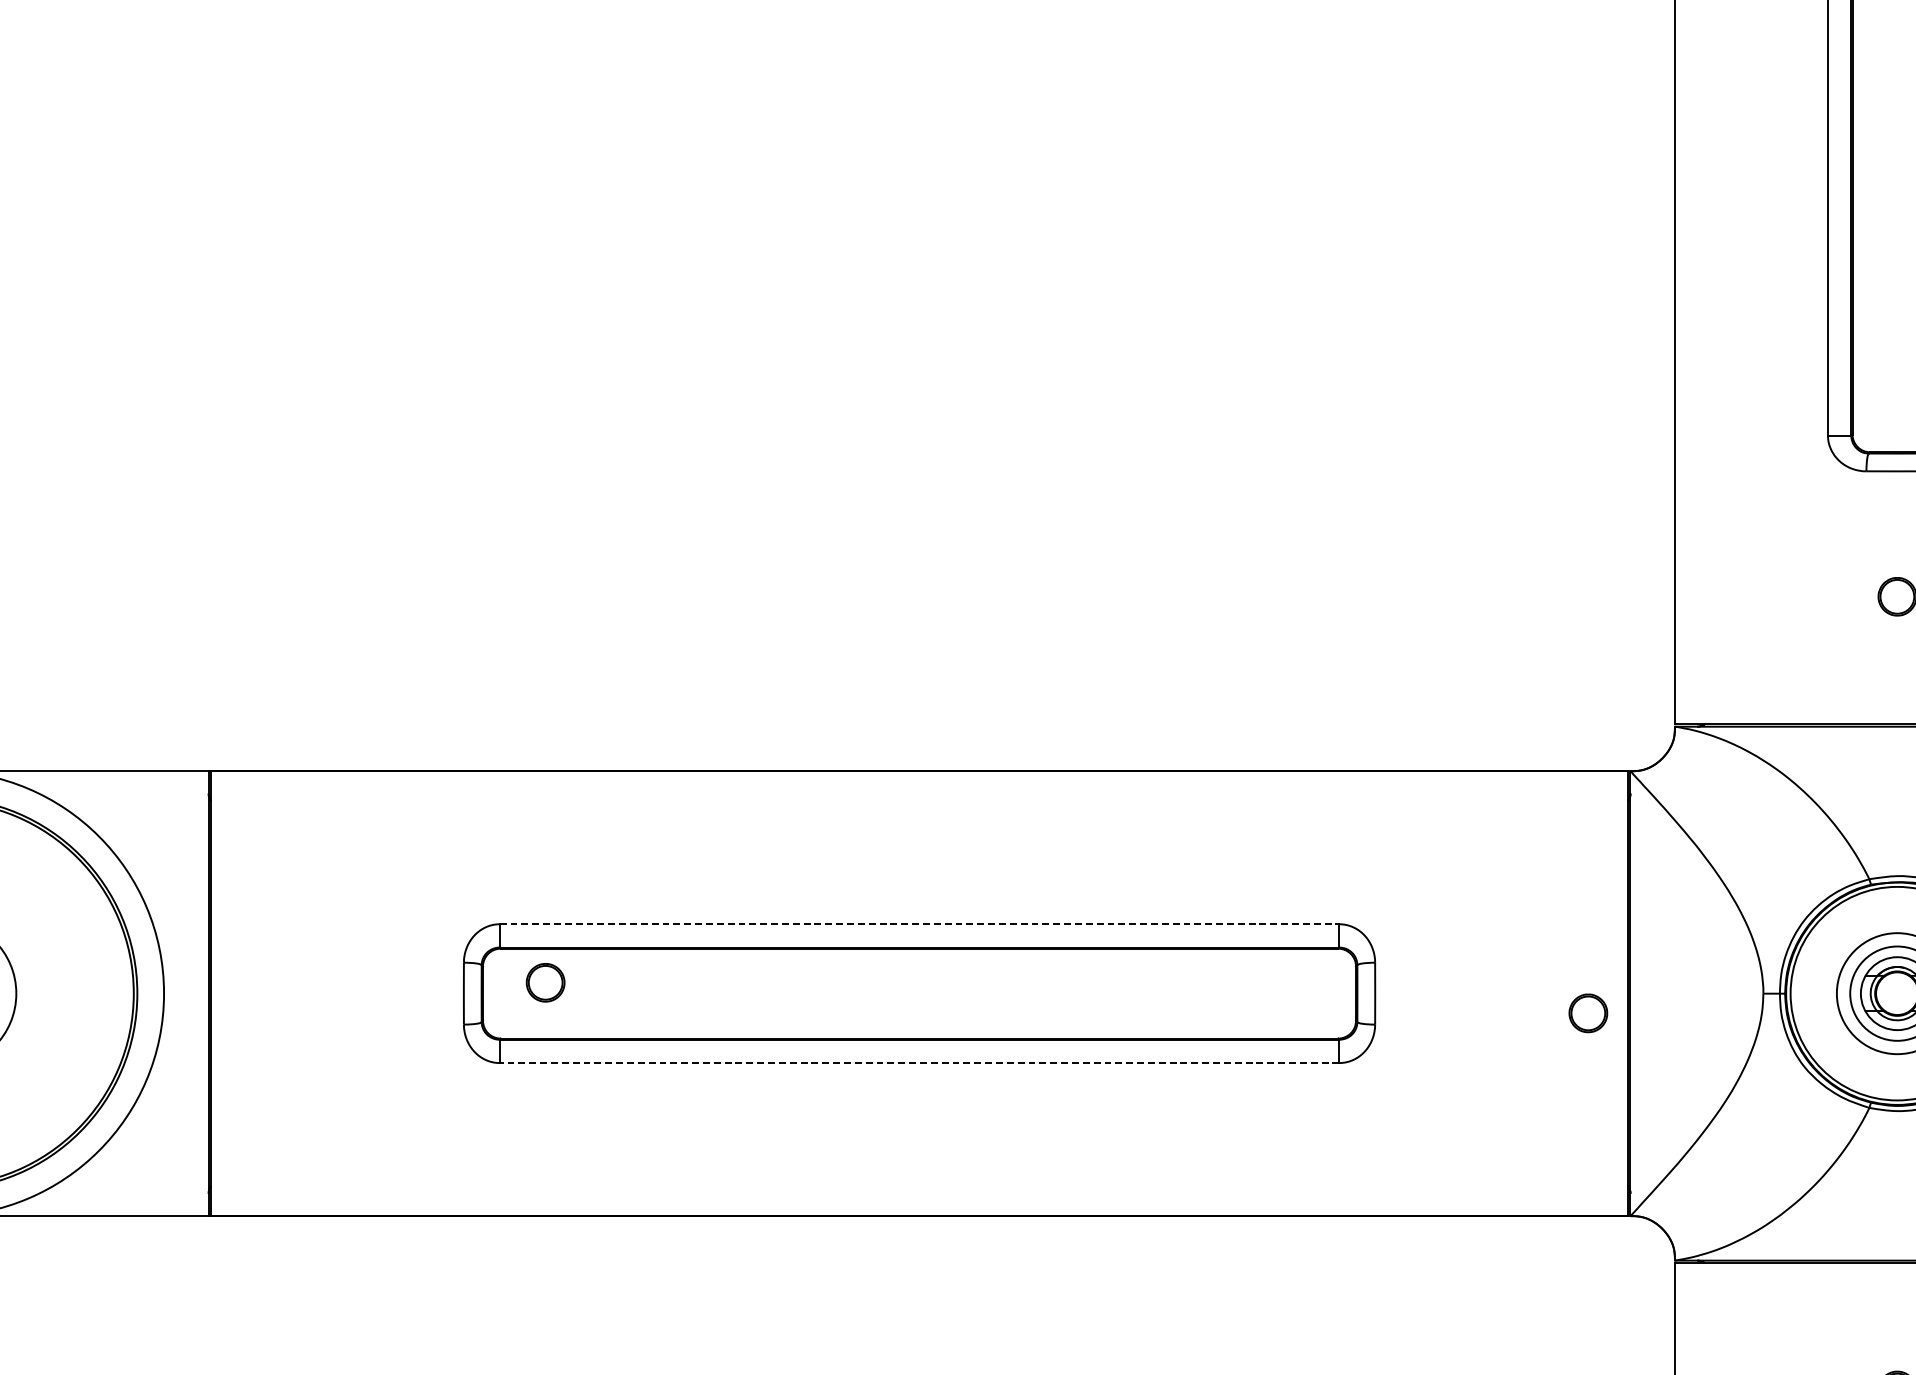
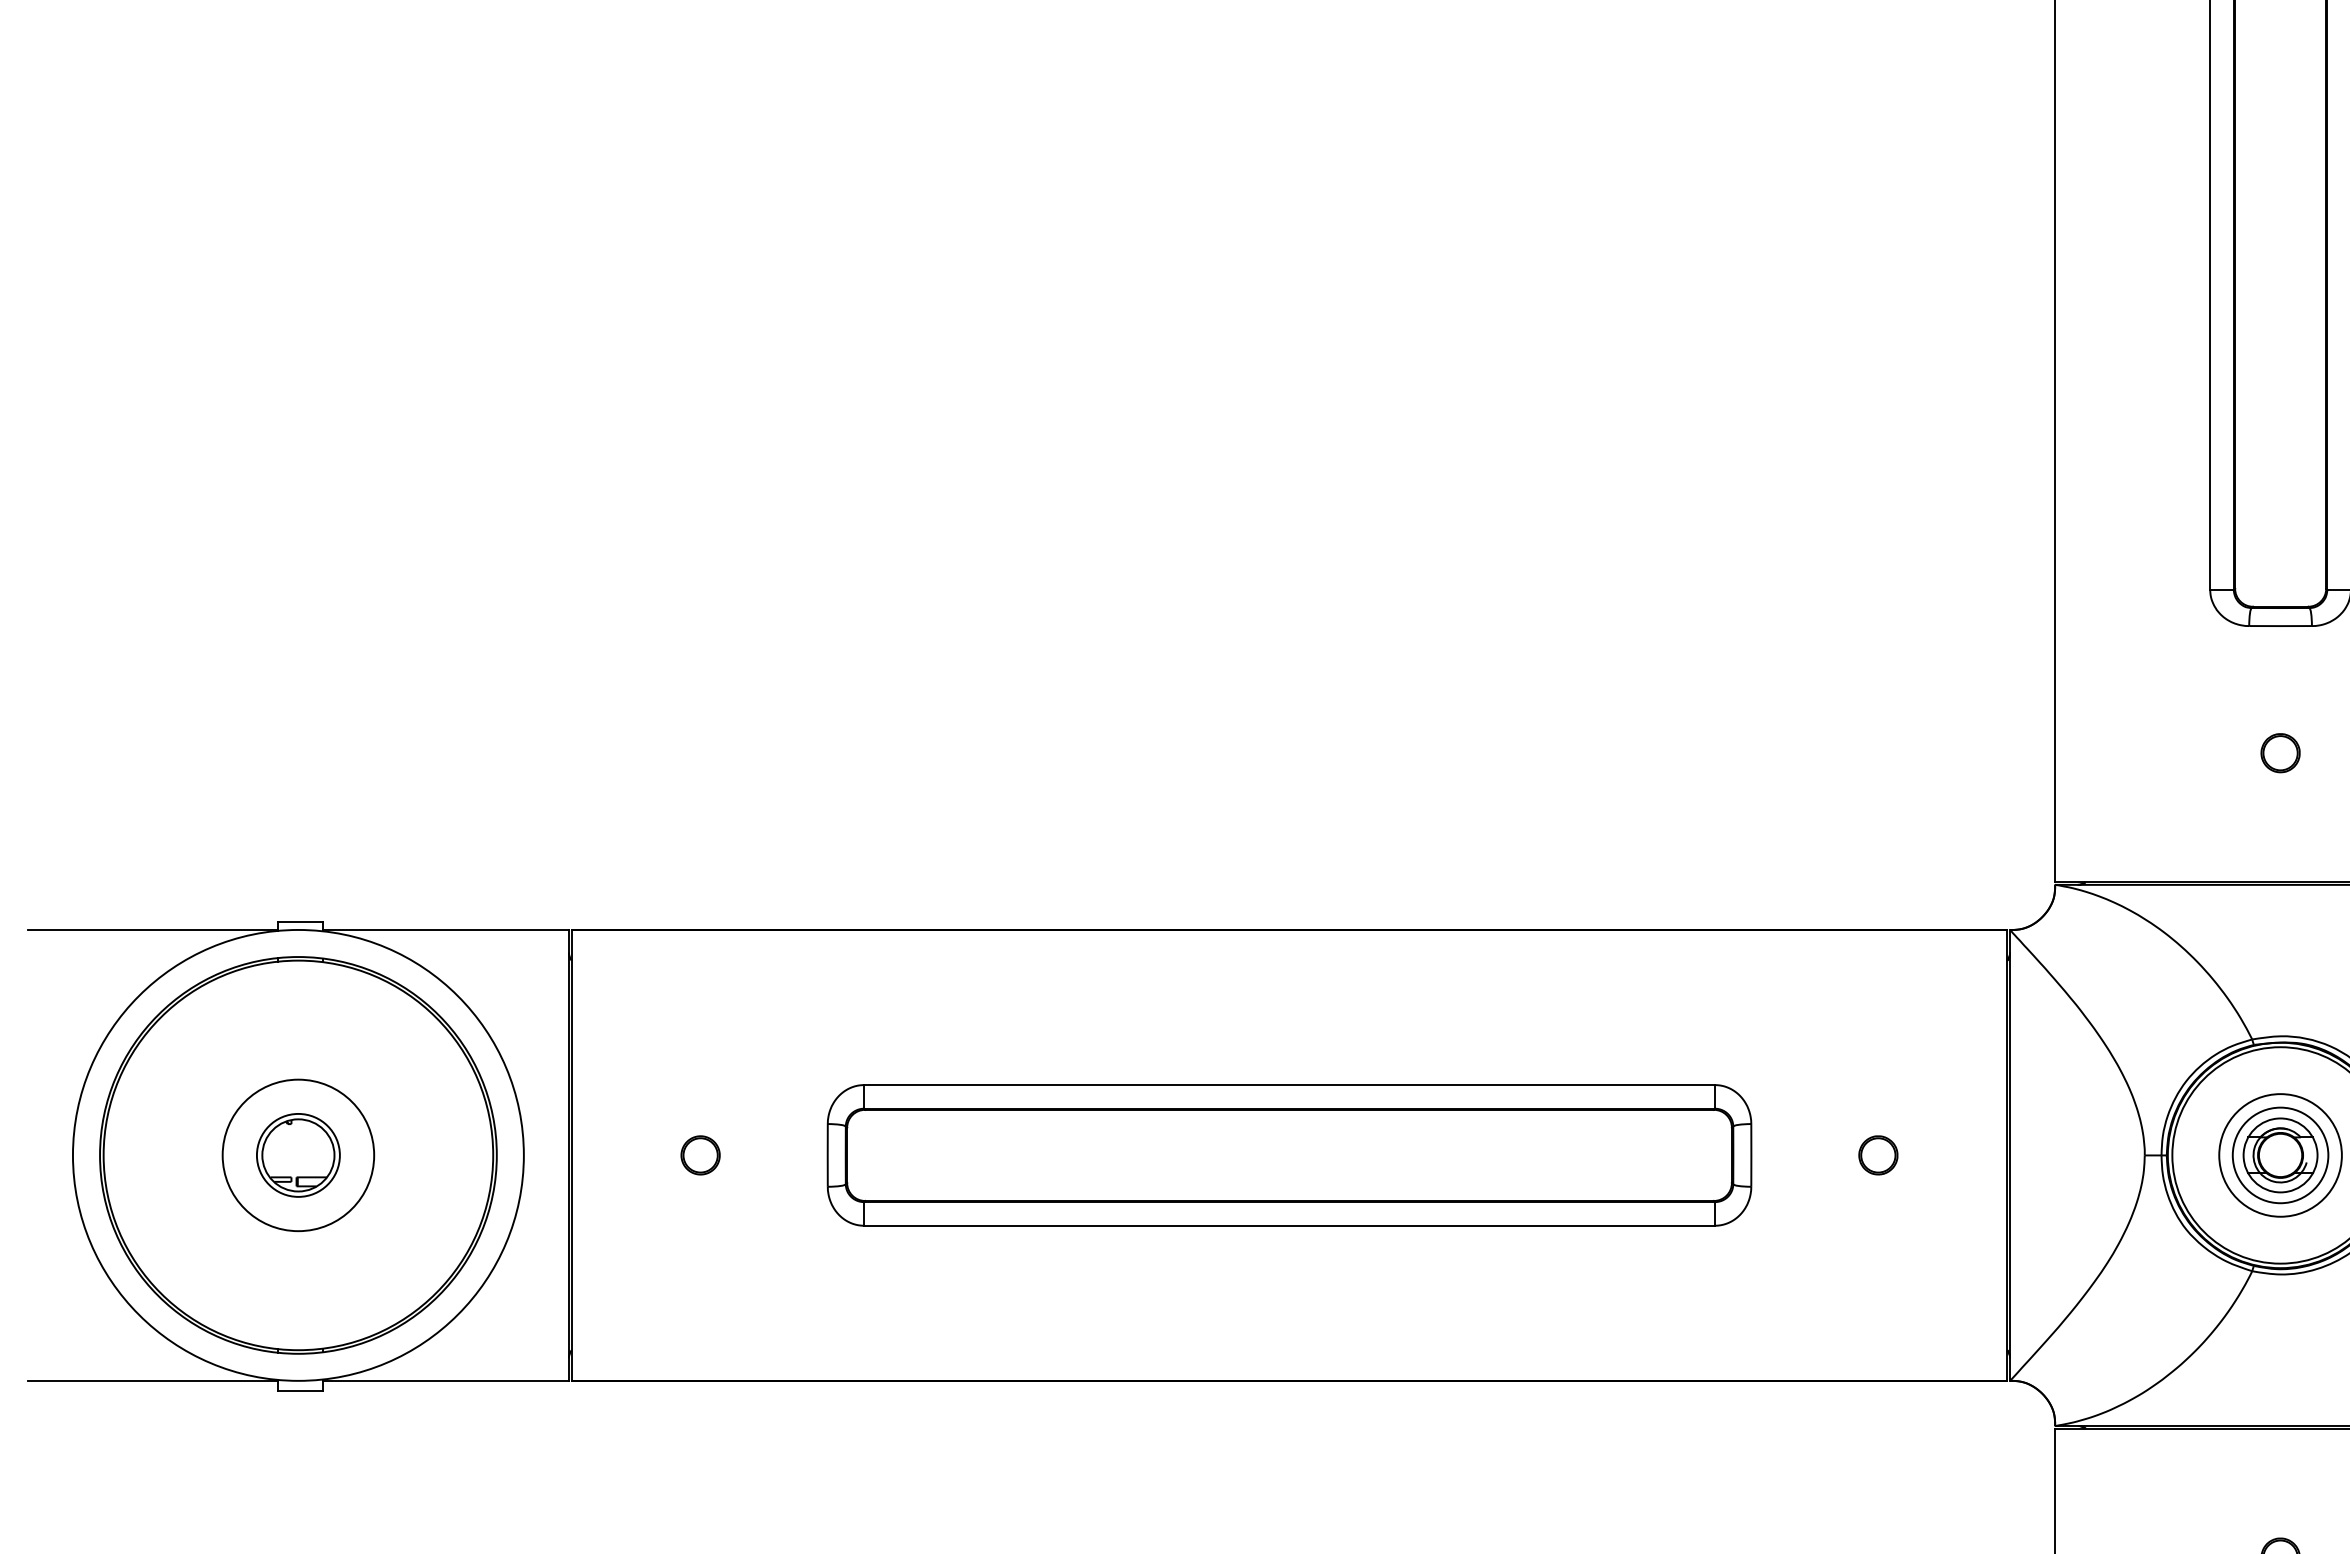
line: (920, 924) -> (1290, 1085), dashed -> solid
part: (545, 982) -> (700, 1155), moved
part: (1588, 1013) -> (1878, 1155), moved
line: (919, 1062) -> (1289, 1225), dashed -> solid

